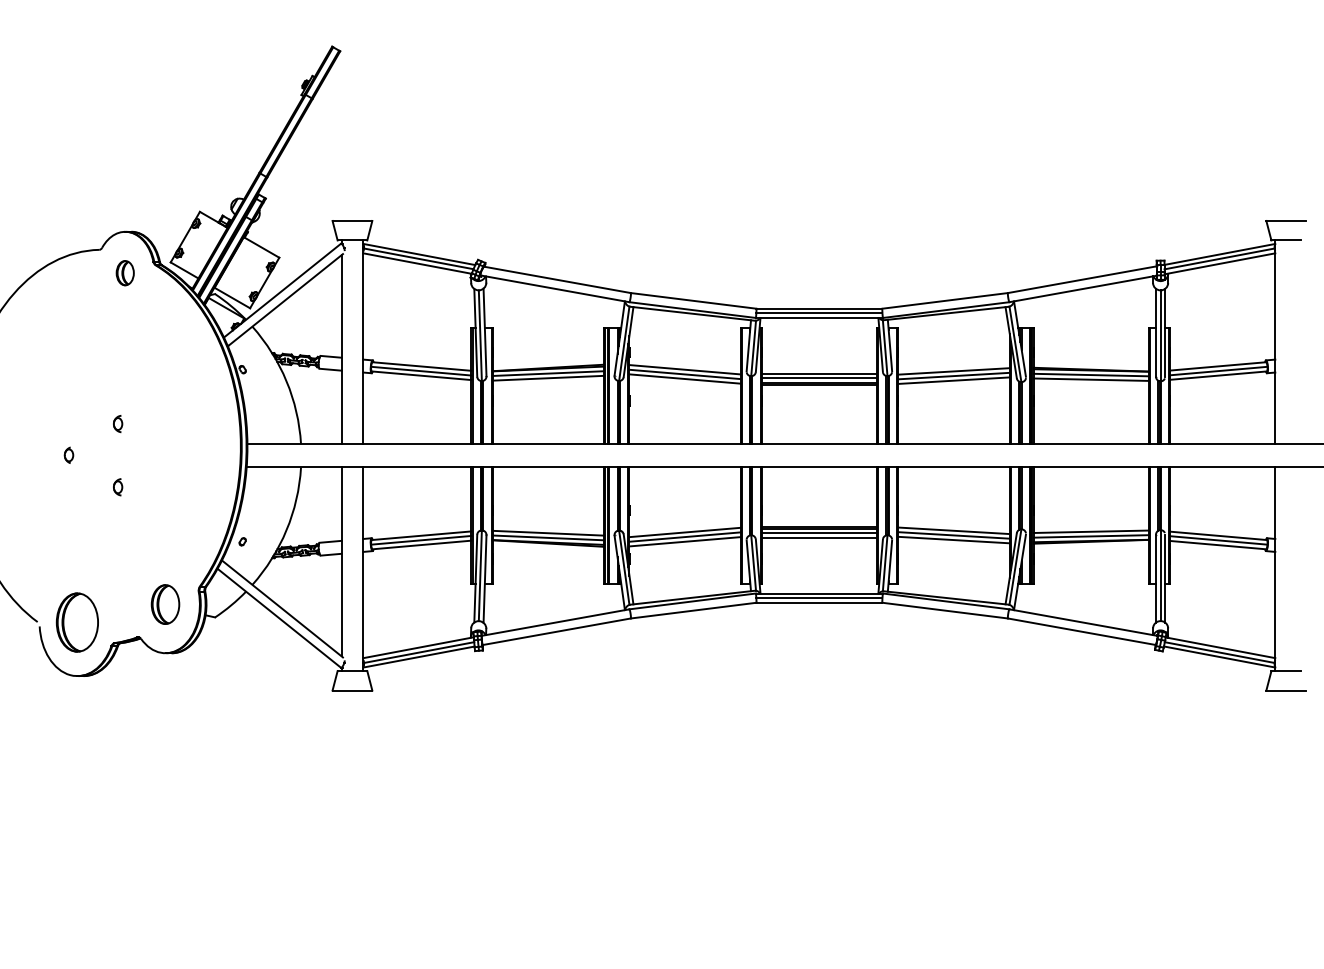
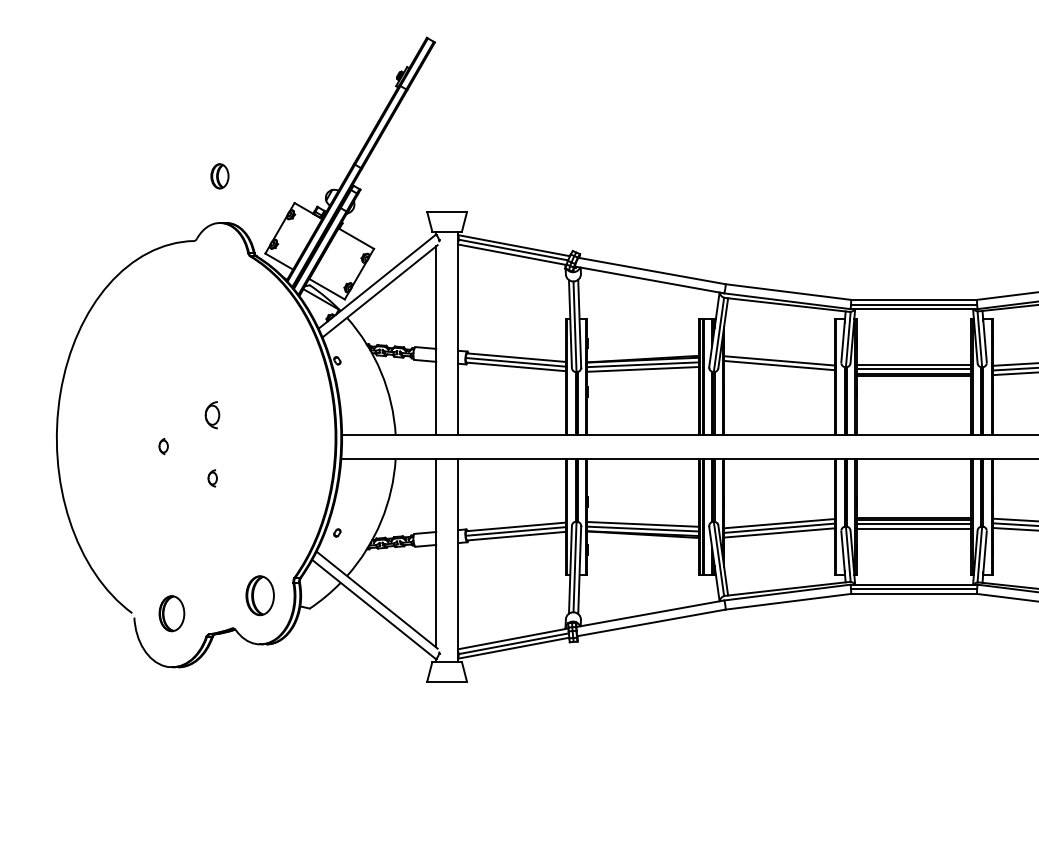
part: (124, 273) -> (219, 176), moved
line: (684, 378) -> (779, 369), removed
part: (118, 423) -> (213, 414), size x1.6
part: (76, 622) -> (171, 613), size x0.6

